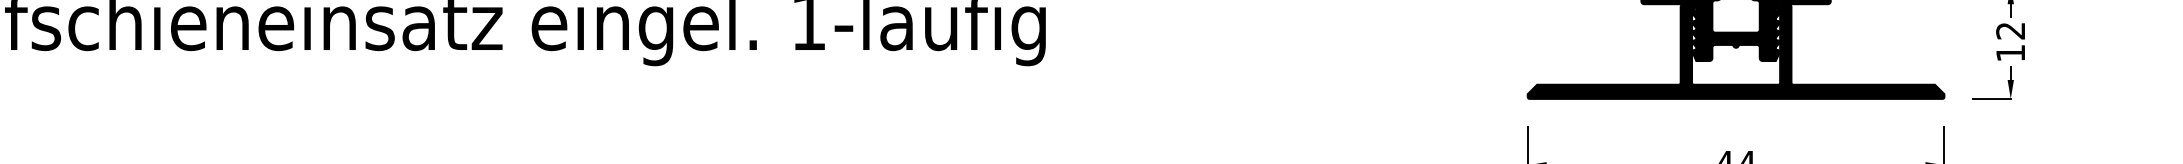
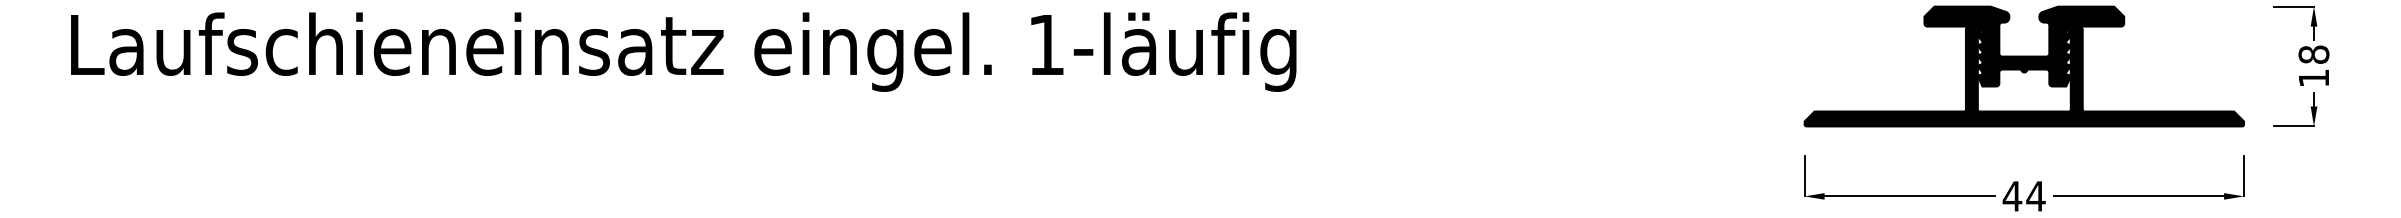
text: (2010, 30) -> (2313, 54), 12 -> 18

